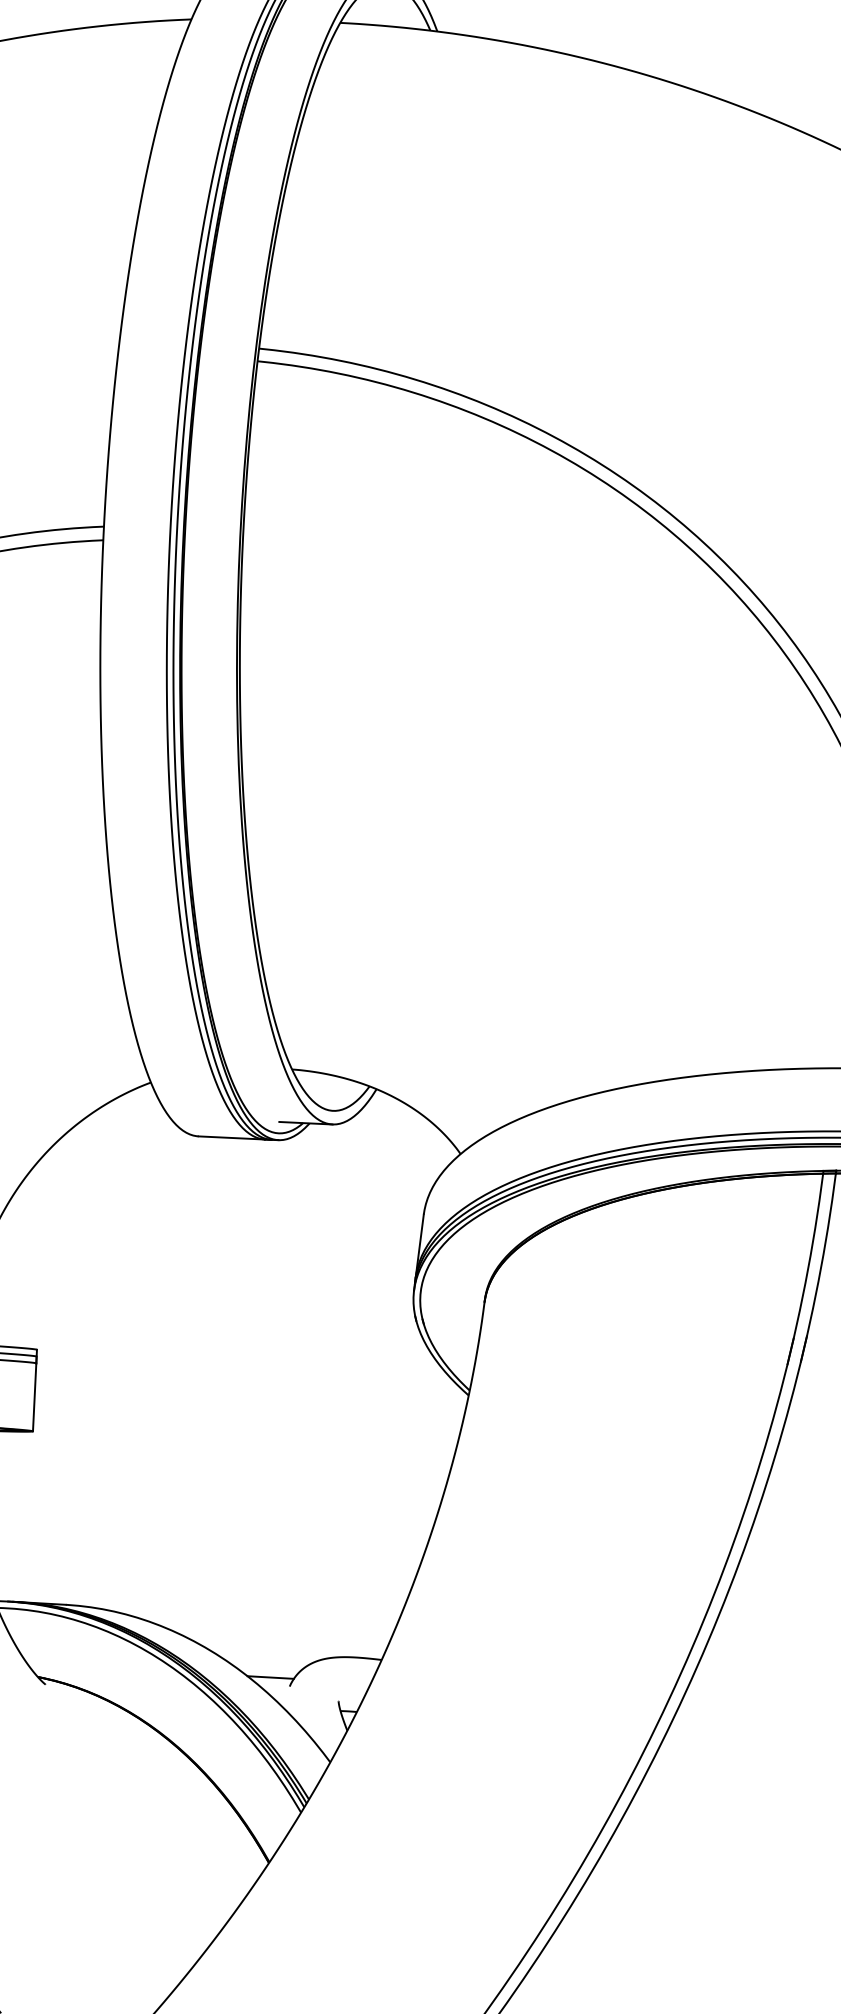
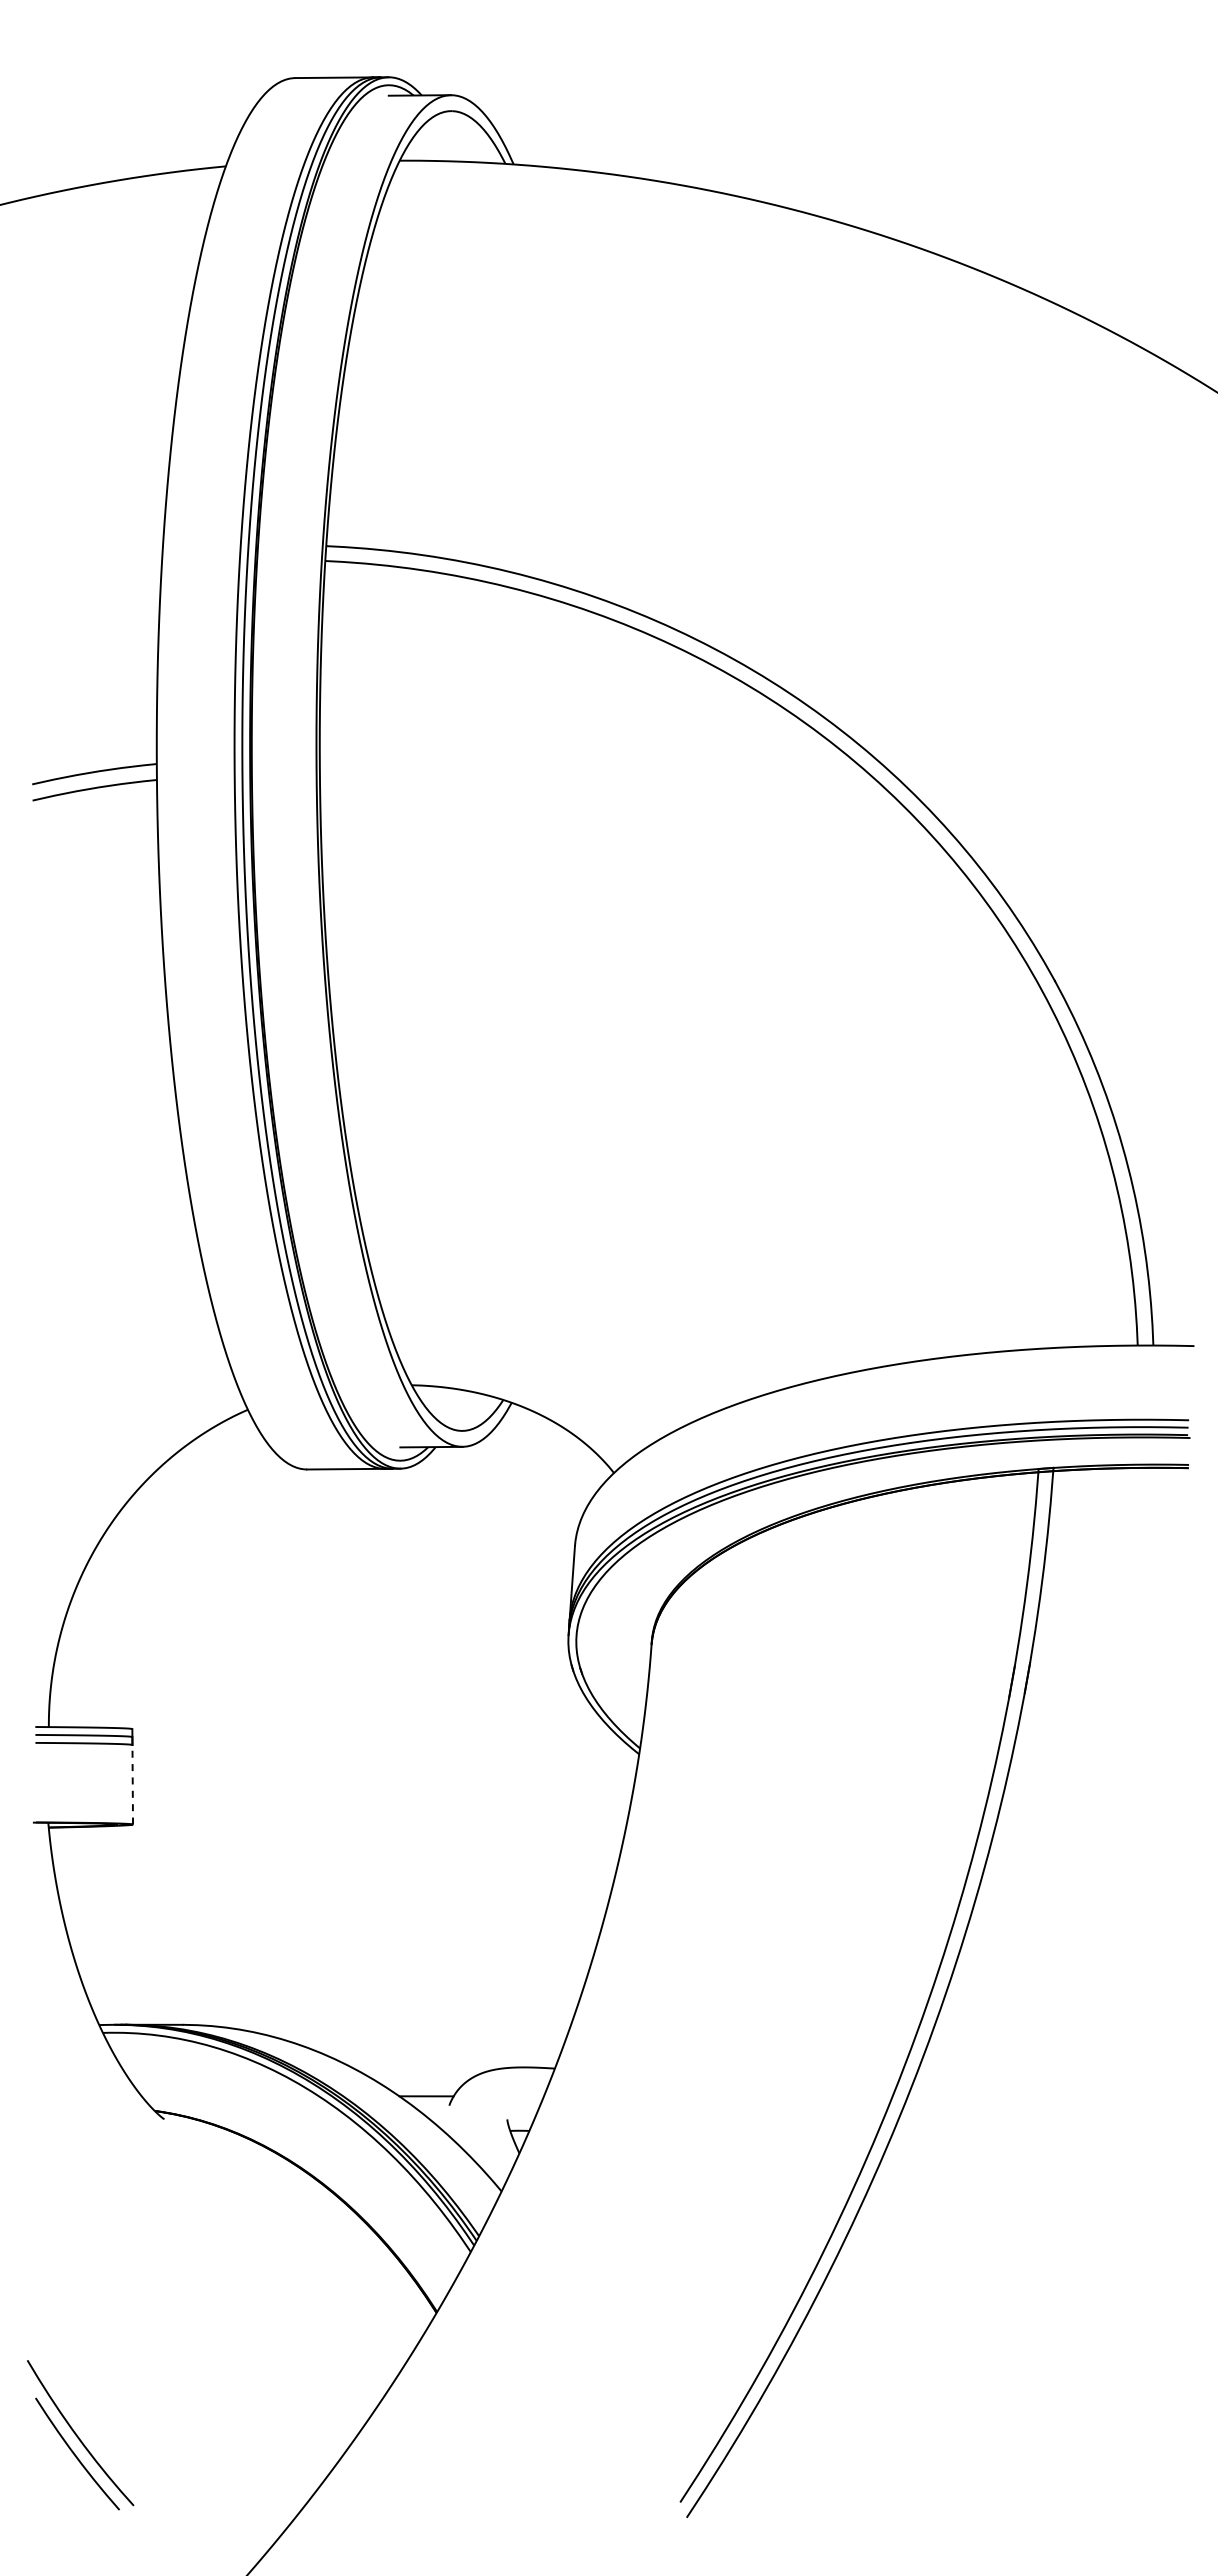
line: (34, 1397) -> (132, 1784), solid -> dashed

